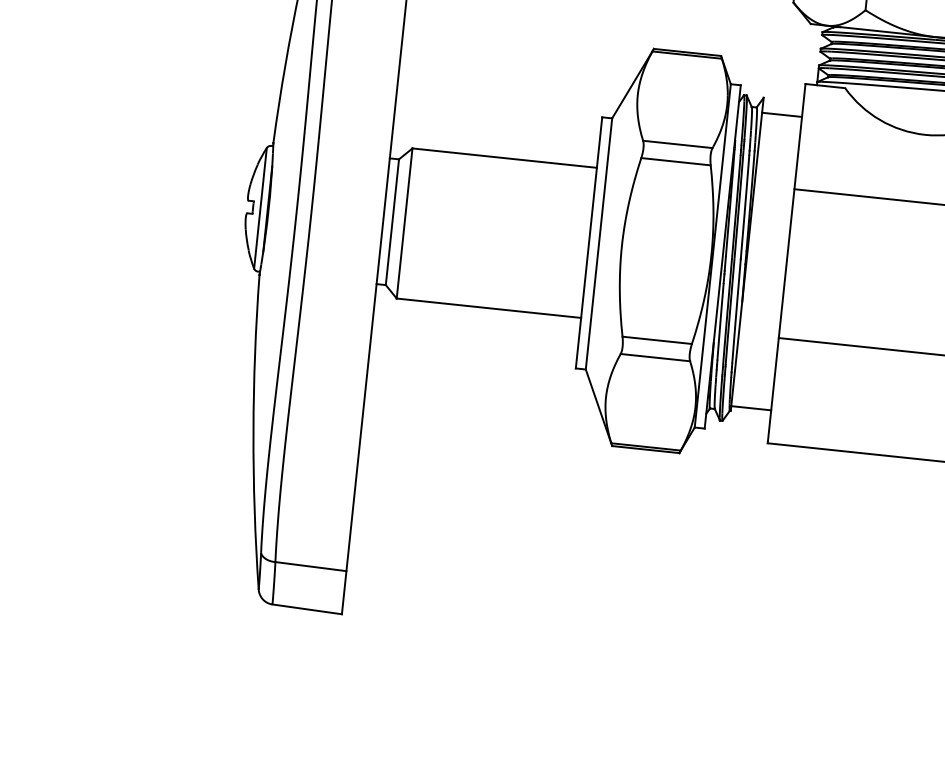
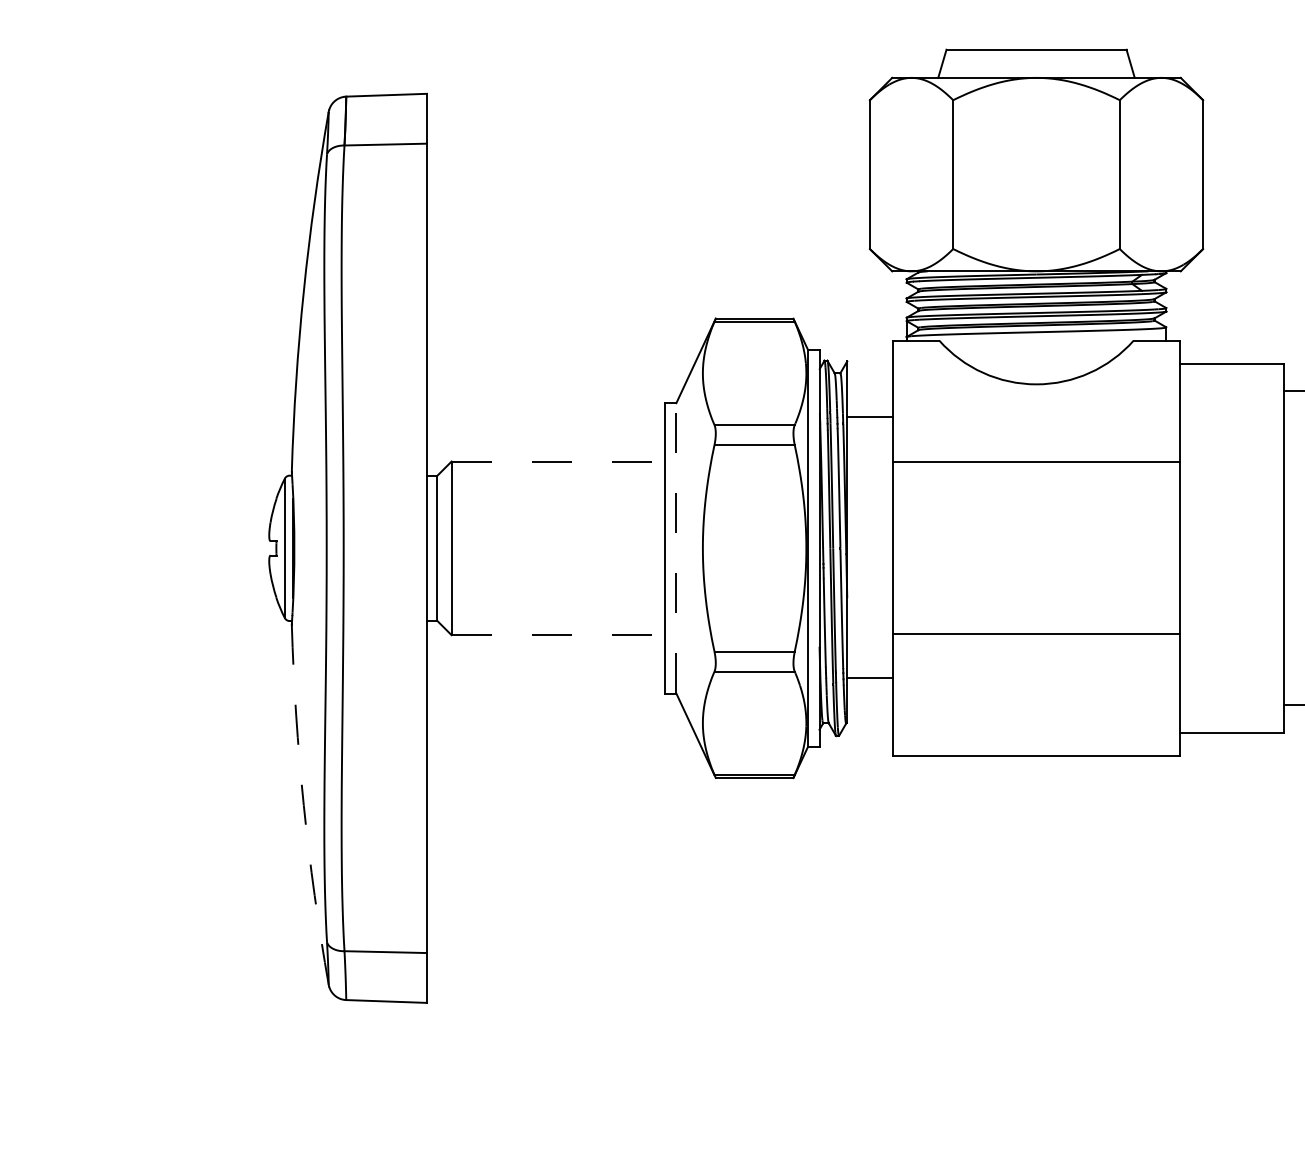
line: (782, 114) -> (870, 416), moved
line: (504, 158) -> (558, 461), solid -> dashed
line: (599, 243) -> (676, 547), solid -> dashed
line: (489, 308) -> (558, 635), solid -> dashed
line: (751, 408) -> (870, 678), moved
arc: (253, 432) -> (303, 805), solid -> dashed

